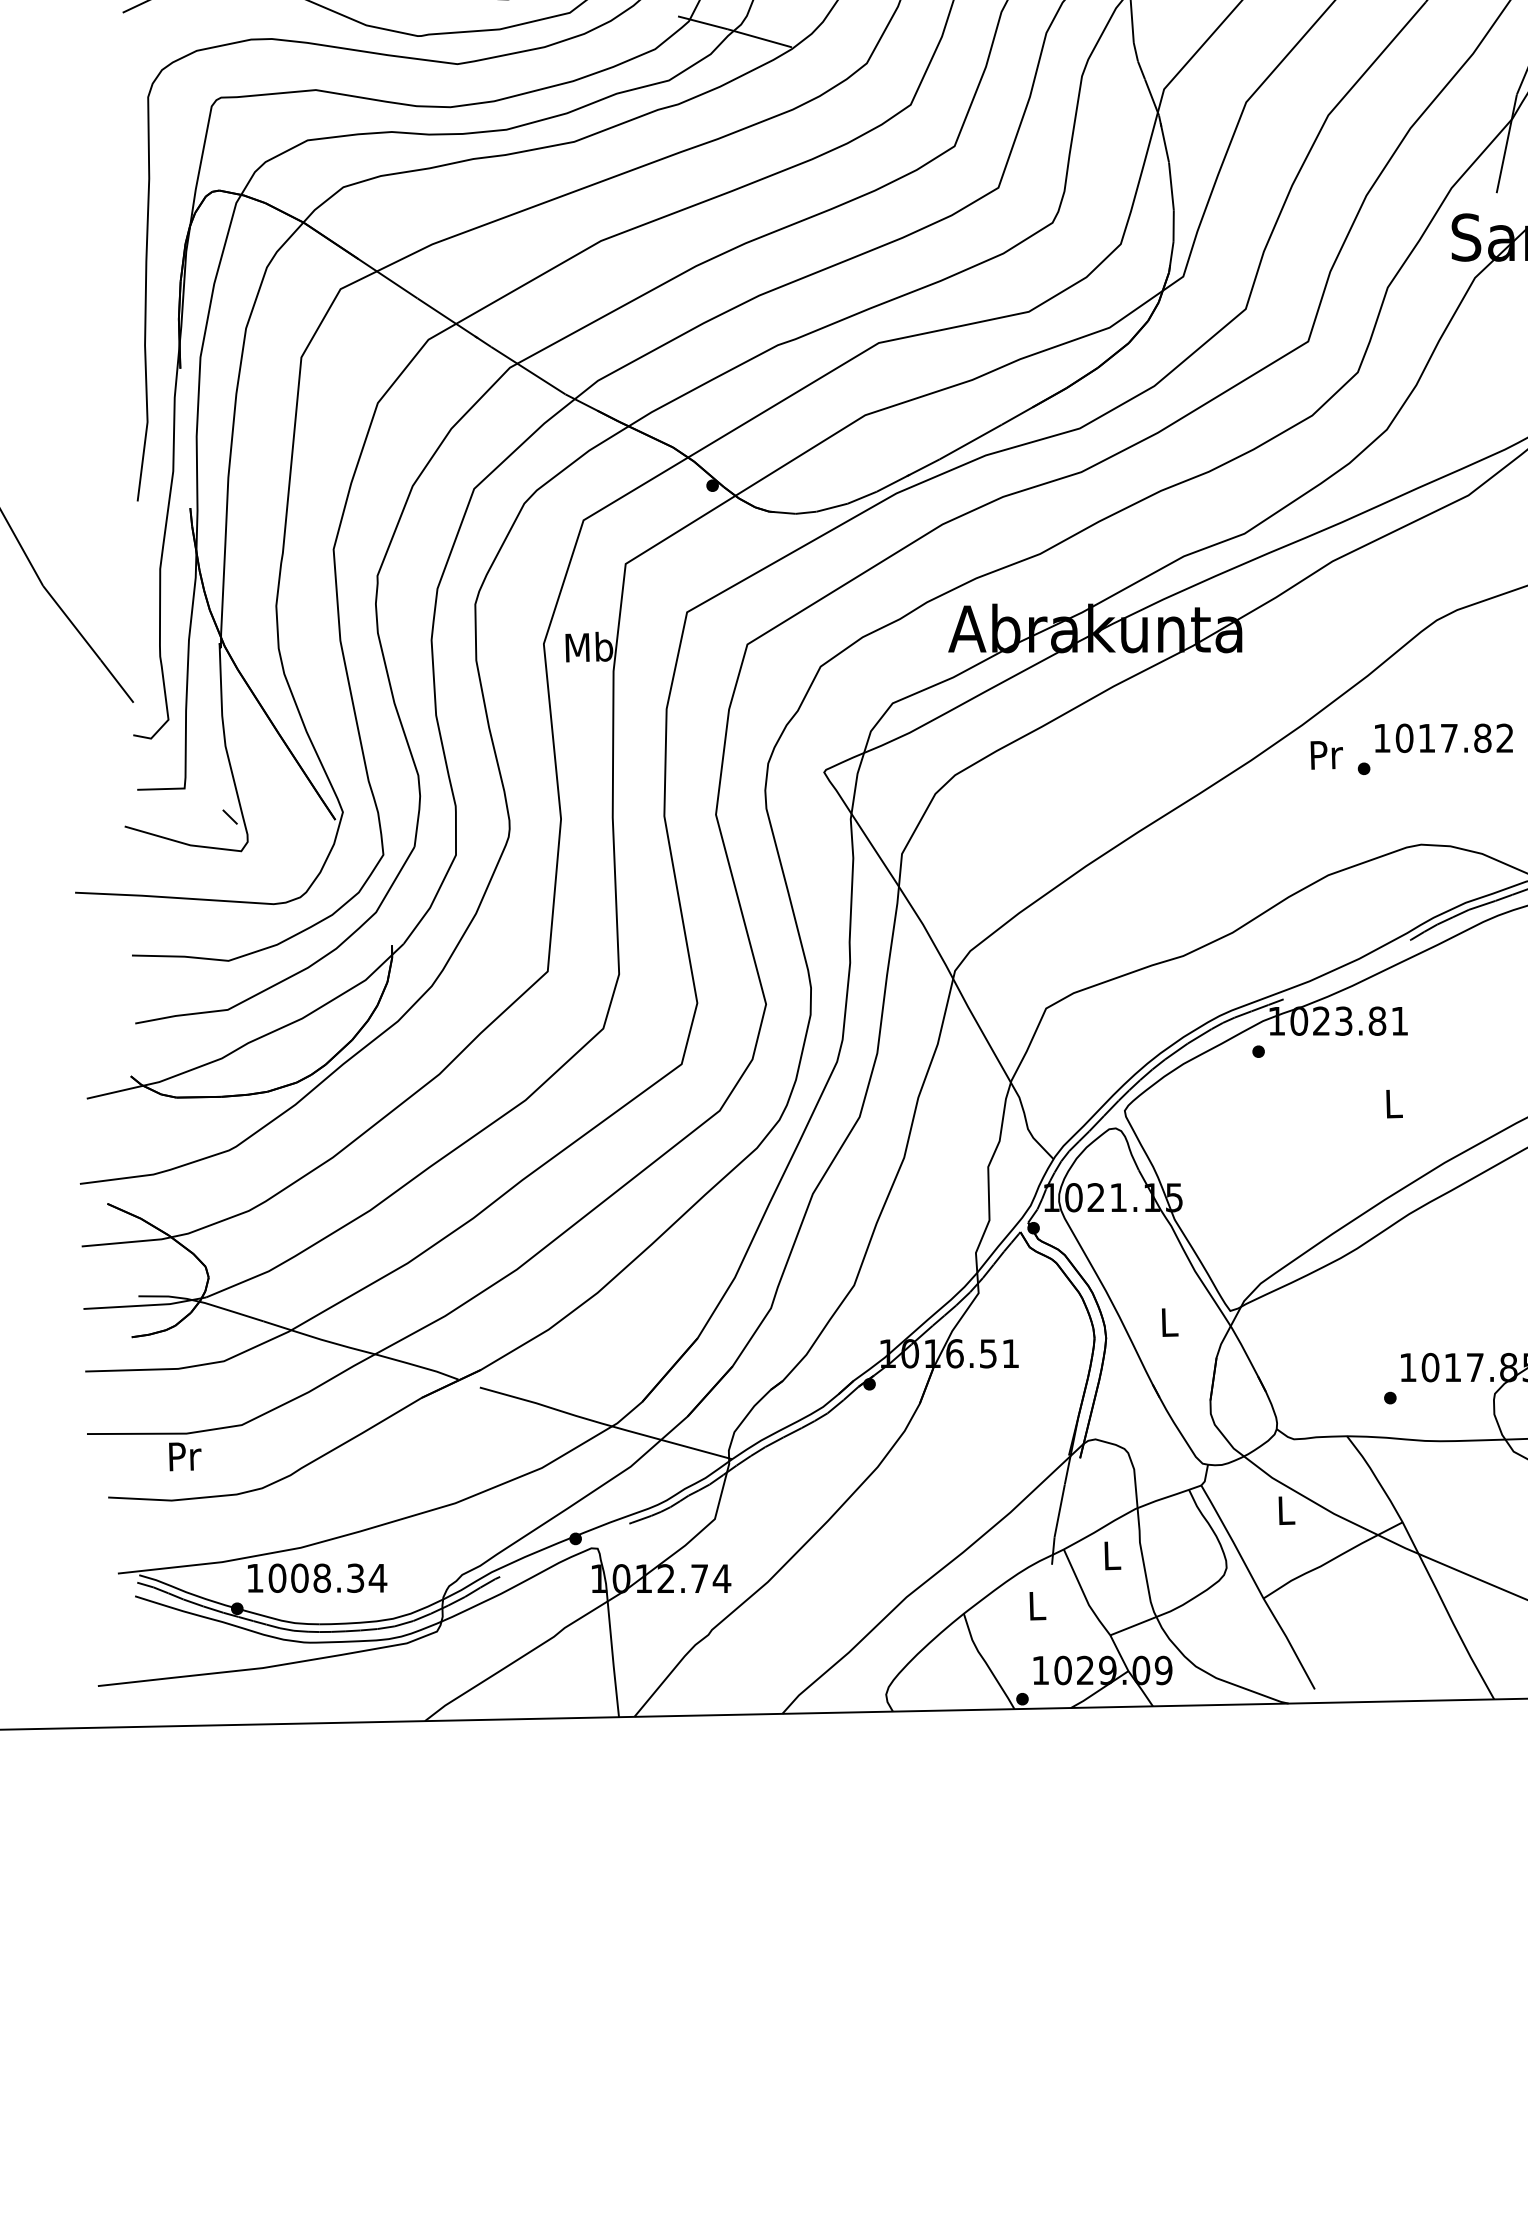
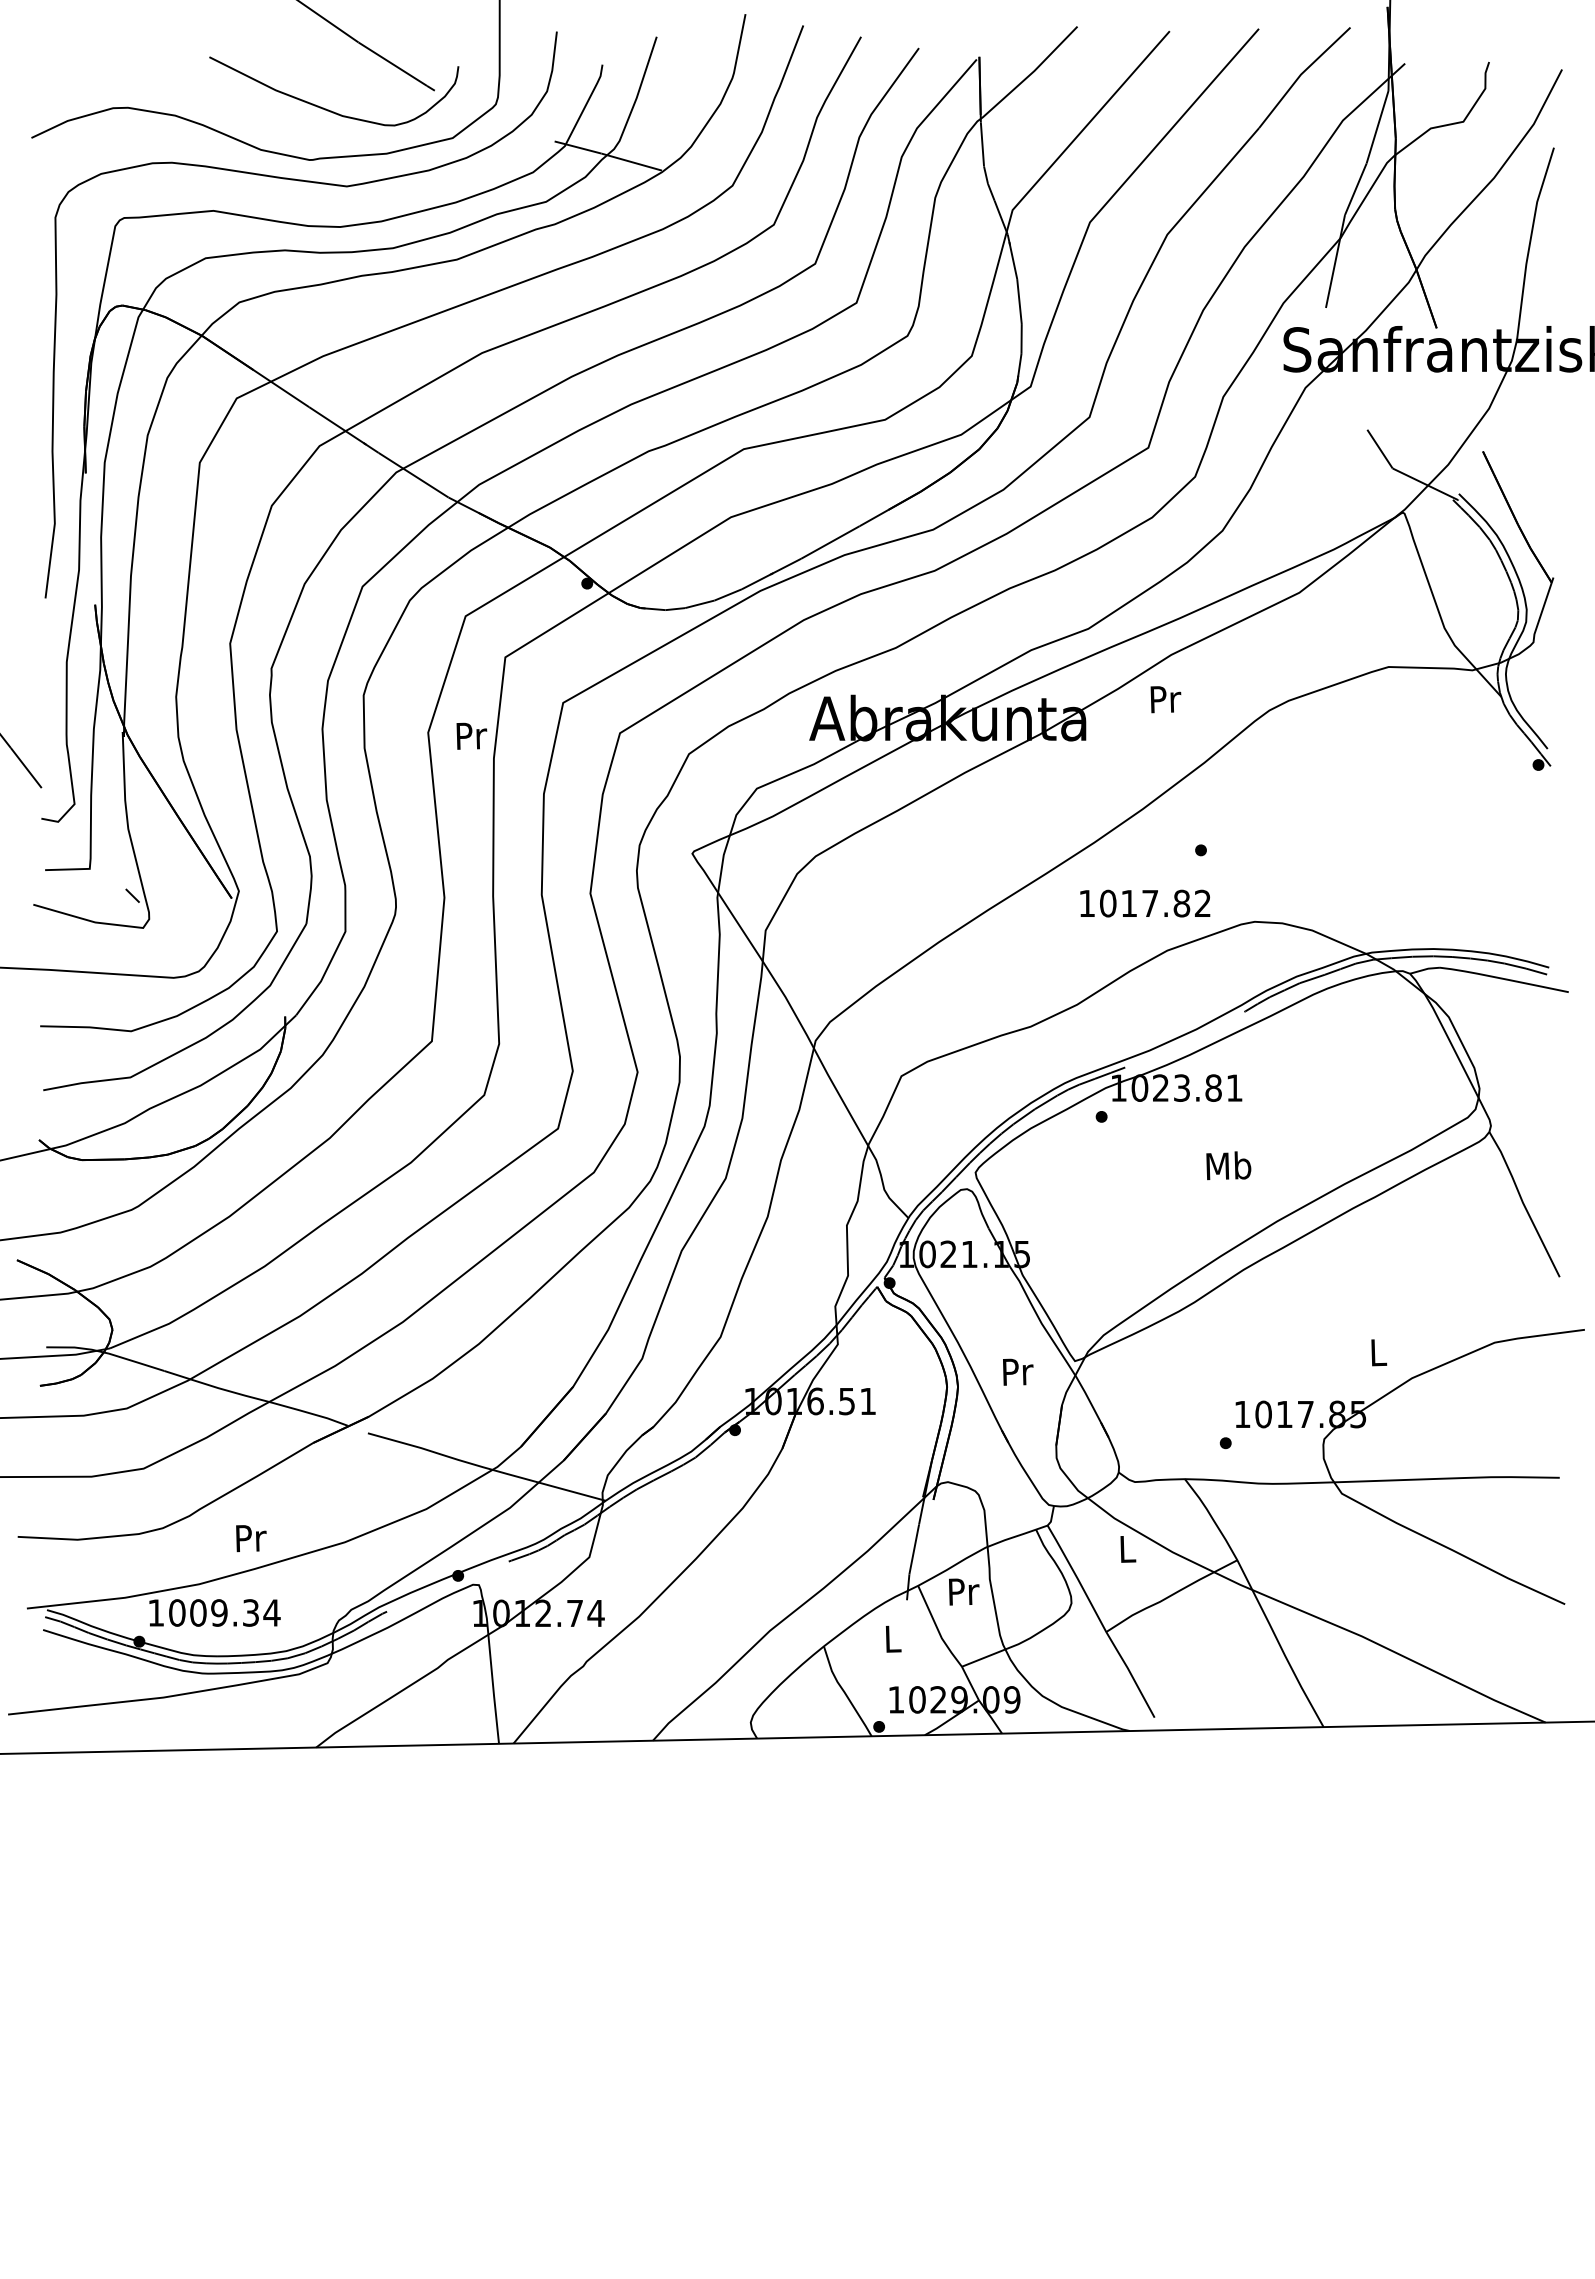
text: (588, 646) -> (470, 735), Mb -> Pr
text: (1444, 738) -> (1145, 903), moved
text: (1326, 755) -> (1165, 699), moved
text: (1393, 1103) -> (1228, 1165), L -> Mb
text: (1170, 1321) -> (1018, 1371), L -> Pr
text: (185, 1456) -> (251, 1538), moved
text: (1113, 1555) -> (964, 1591), L -> Pr
text: (322, 1577) -> (219, 1612), 1008.34 -> 1009.34

